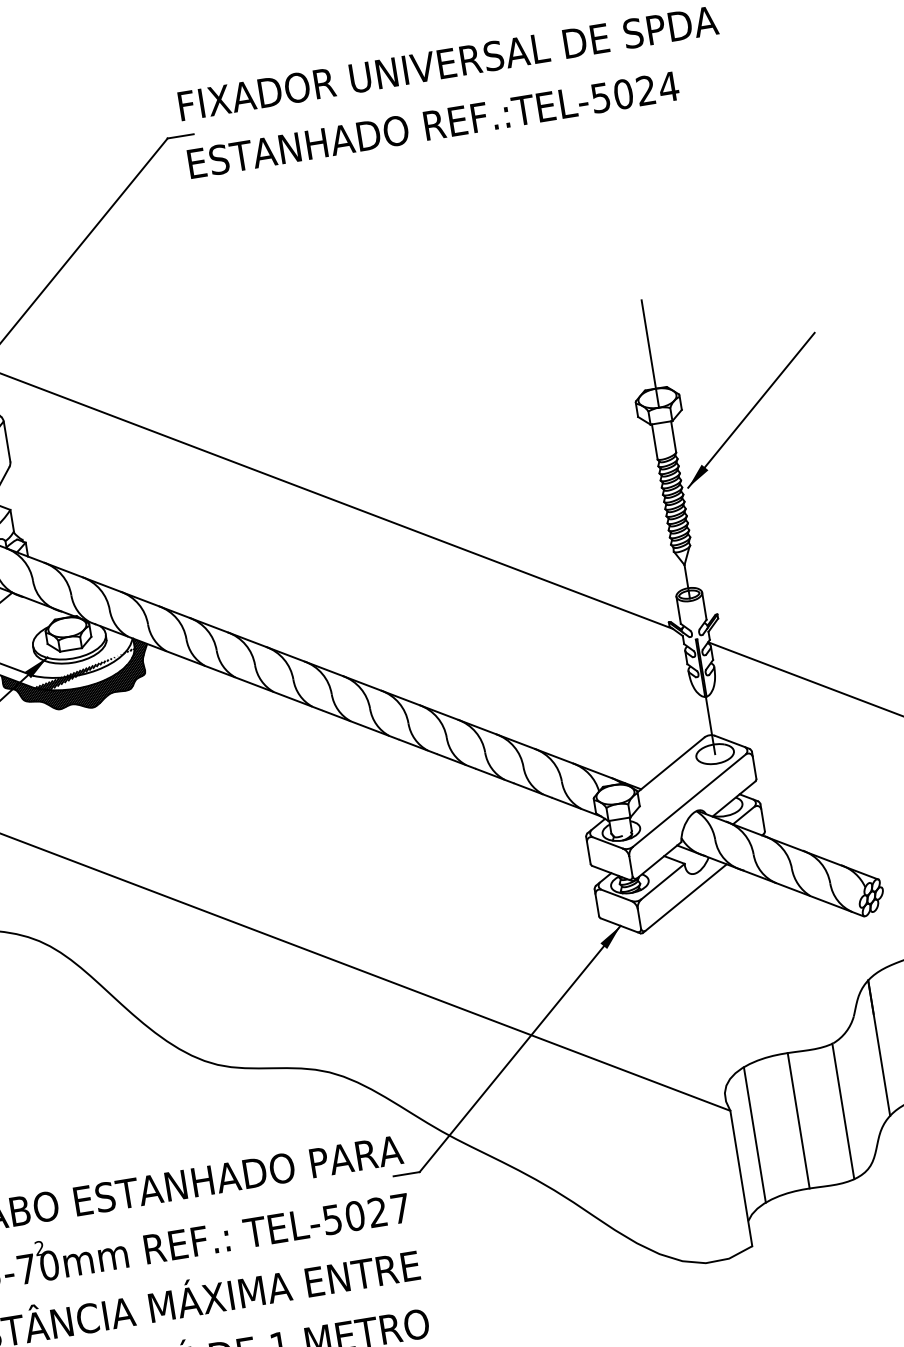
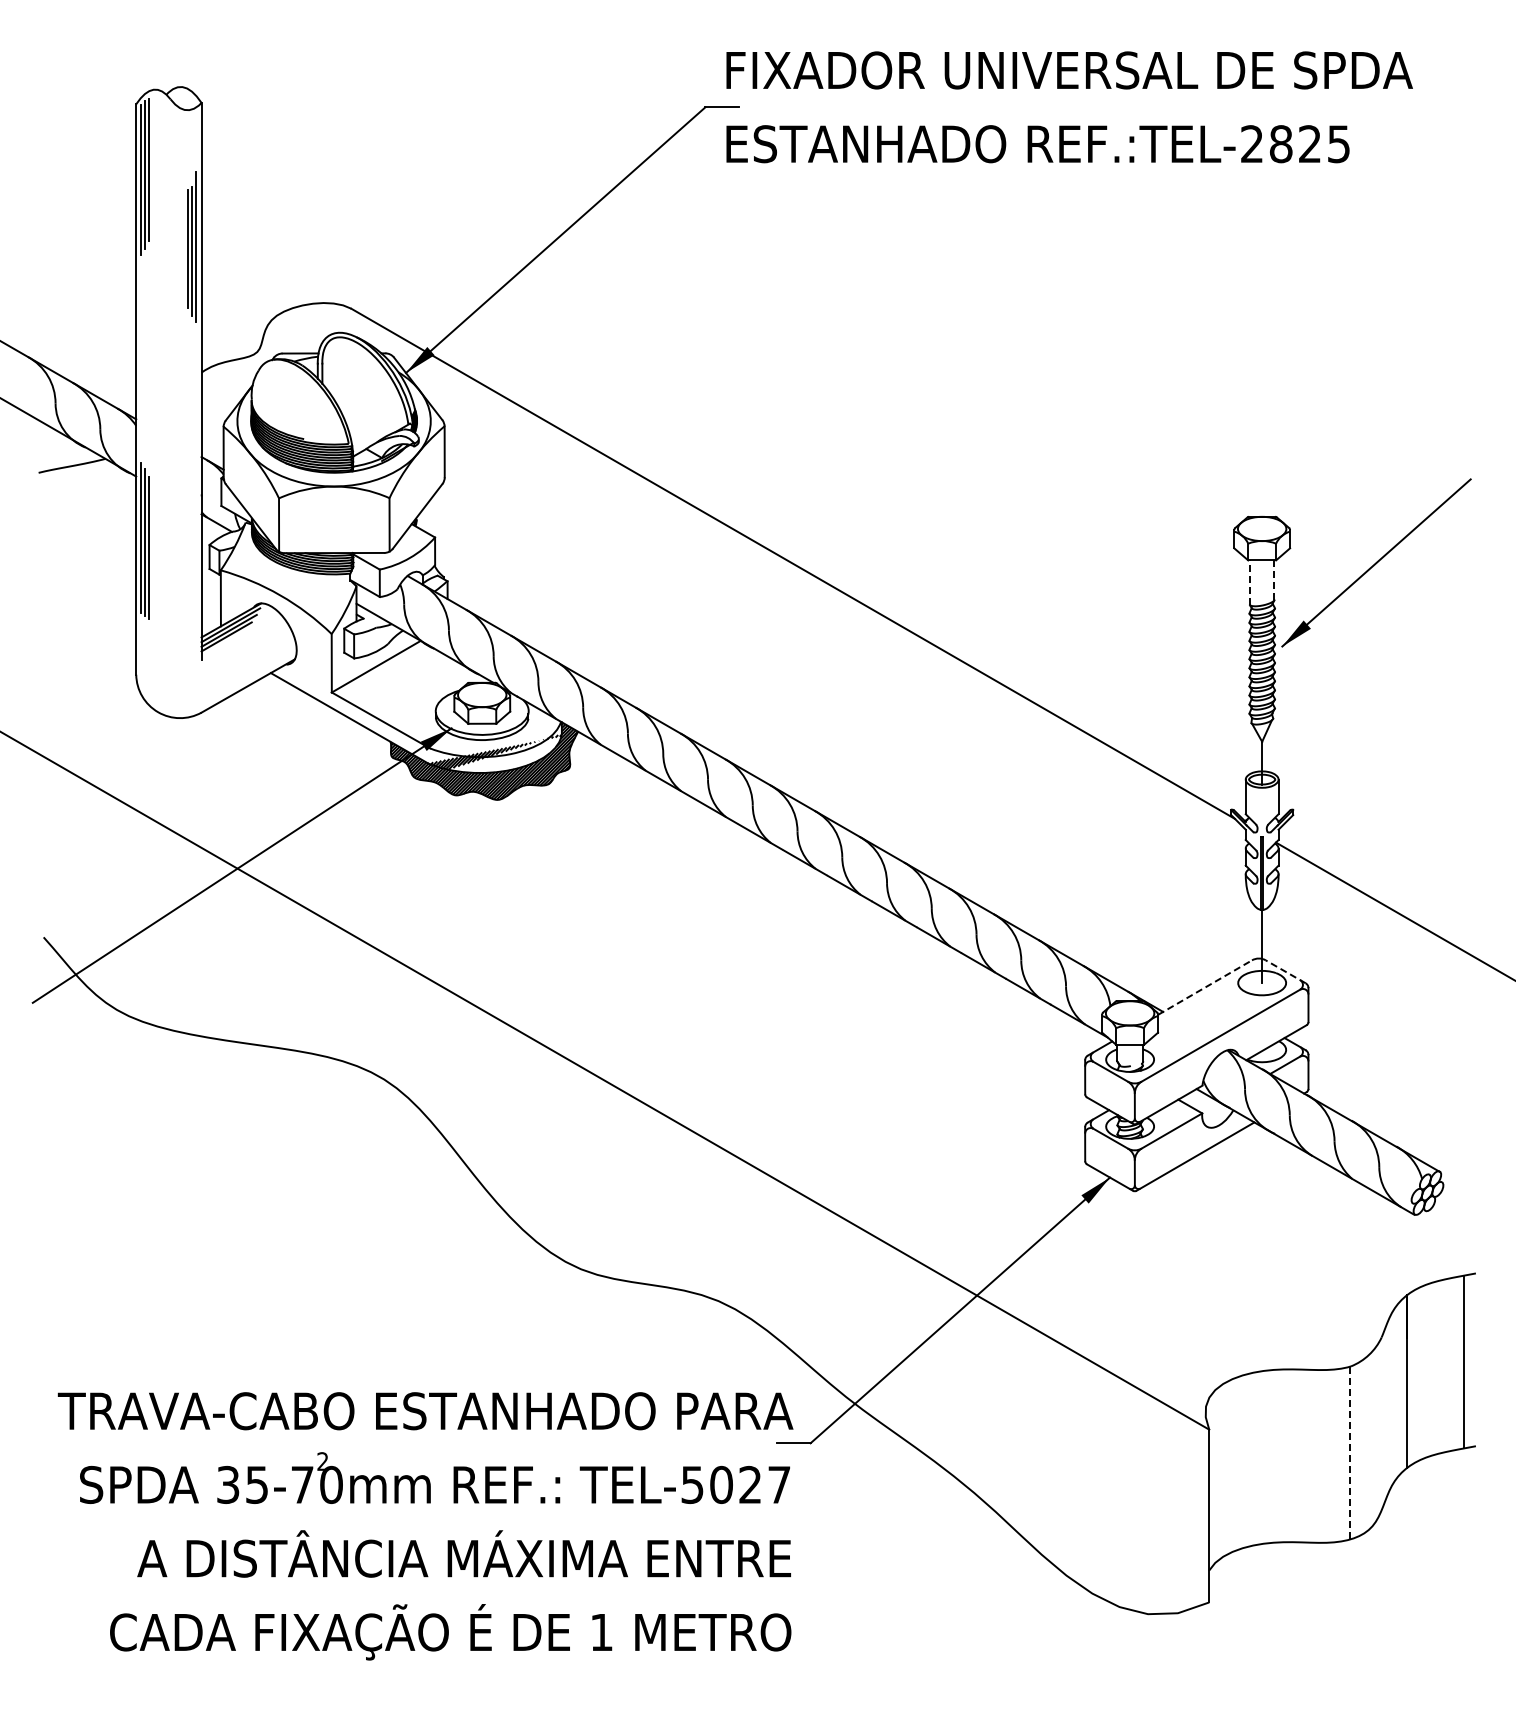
text: (634, 92) -> (1295, 144), REF.:TEL-5024 -> REF.:TEL-2825
line: (650, 353) -> (1262, 472), removed
line: (673, 437) -> (1274, 580), solid -> dashed
line: (655, 441) -> (1250, 582), solid -> dashed
line: (731, 742) -> (1285, 971), solid -> dashed
line: (671, 764) -> (1205, 987), solid -> dashed
line: (843, 1111) -> (1349, 1453), solid -> dashed
line: (798, 1120) -> (1292, 1455), removed
line: (754, 1134) -> (1234, 1464), removed

